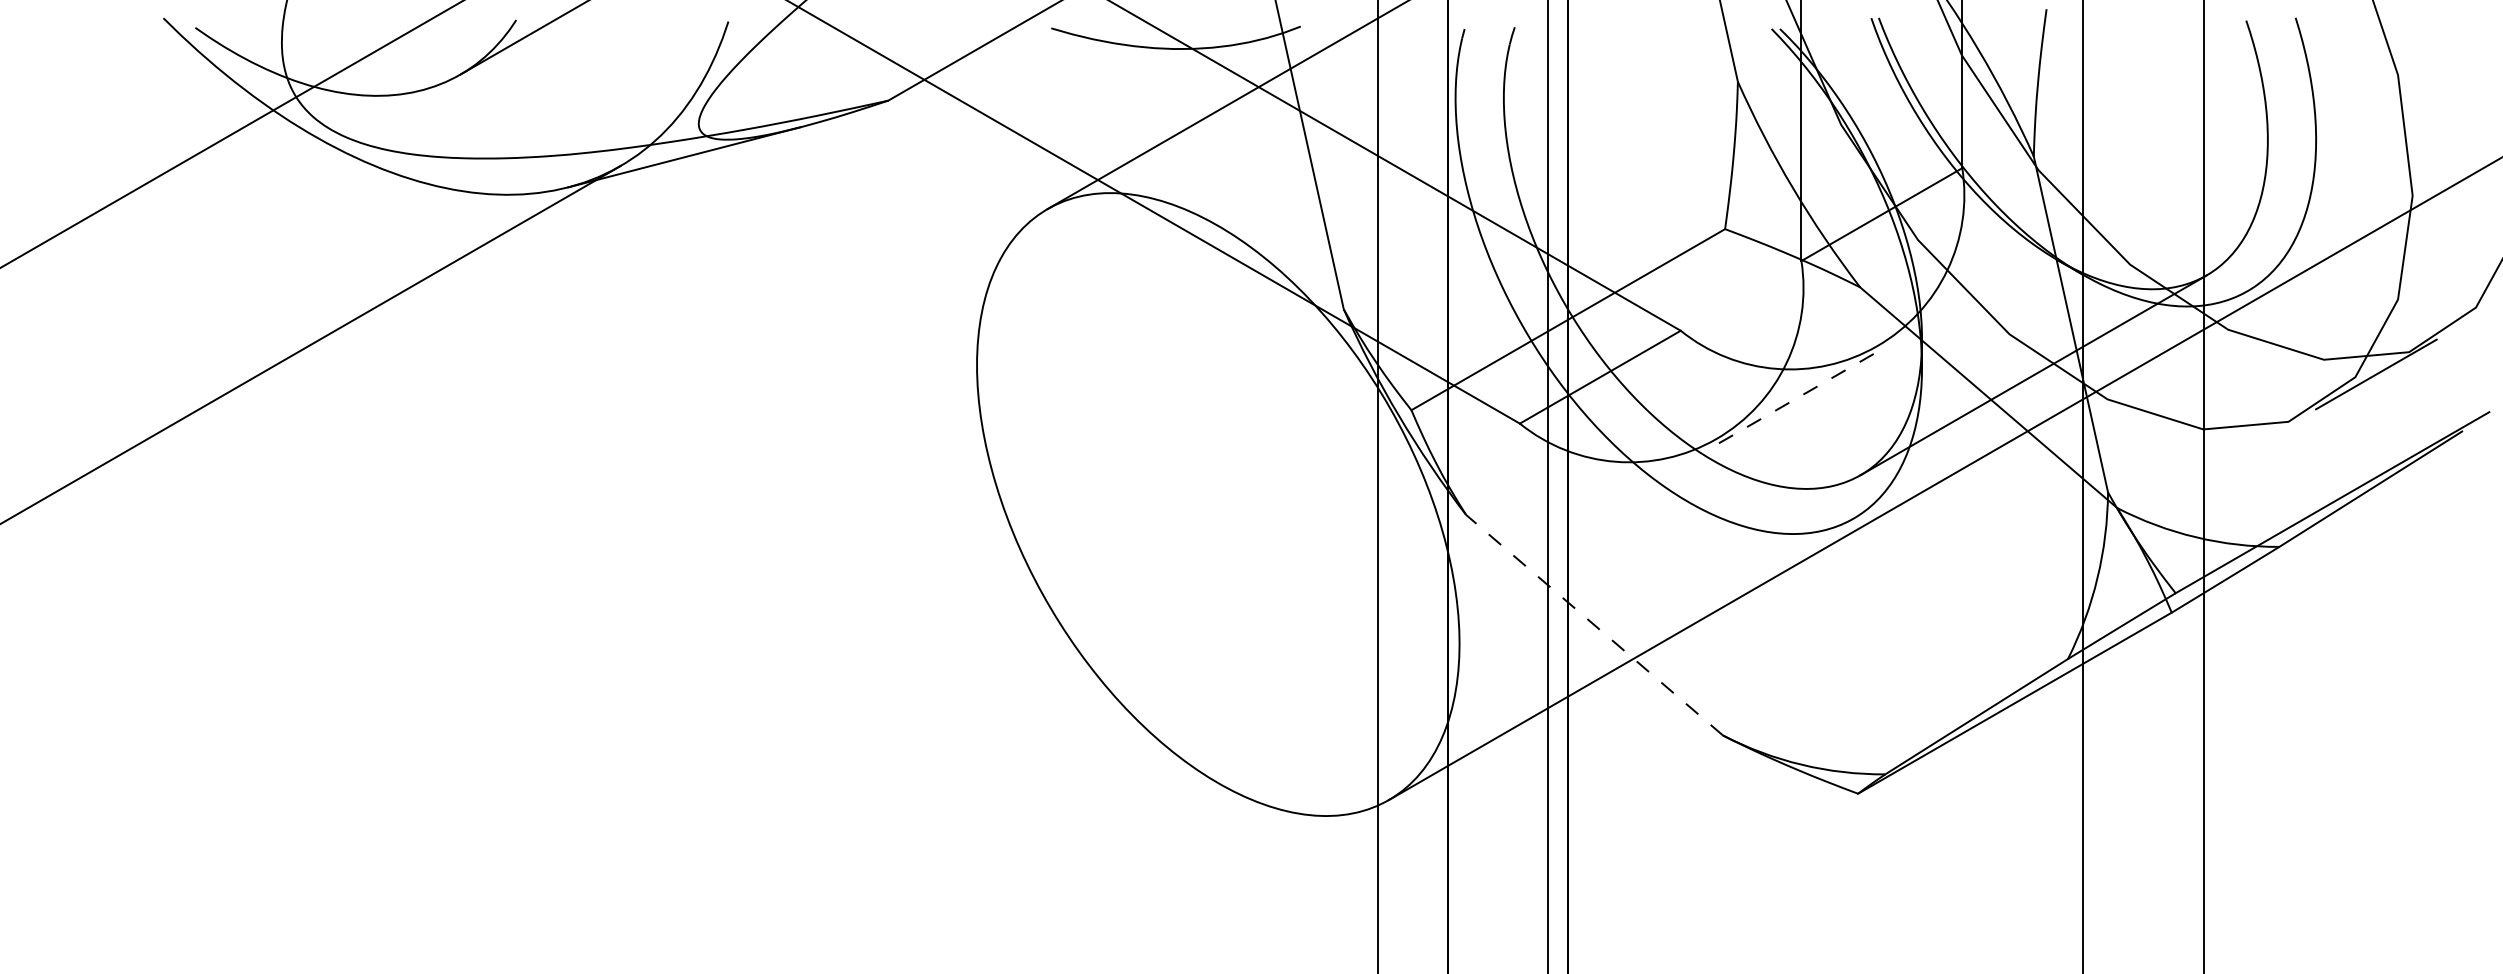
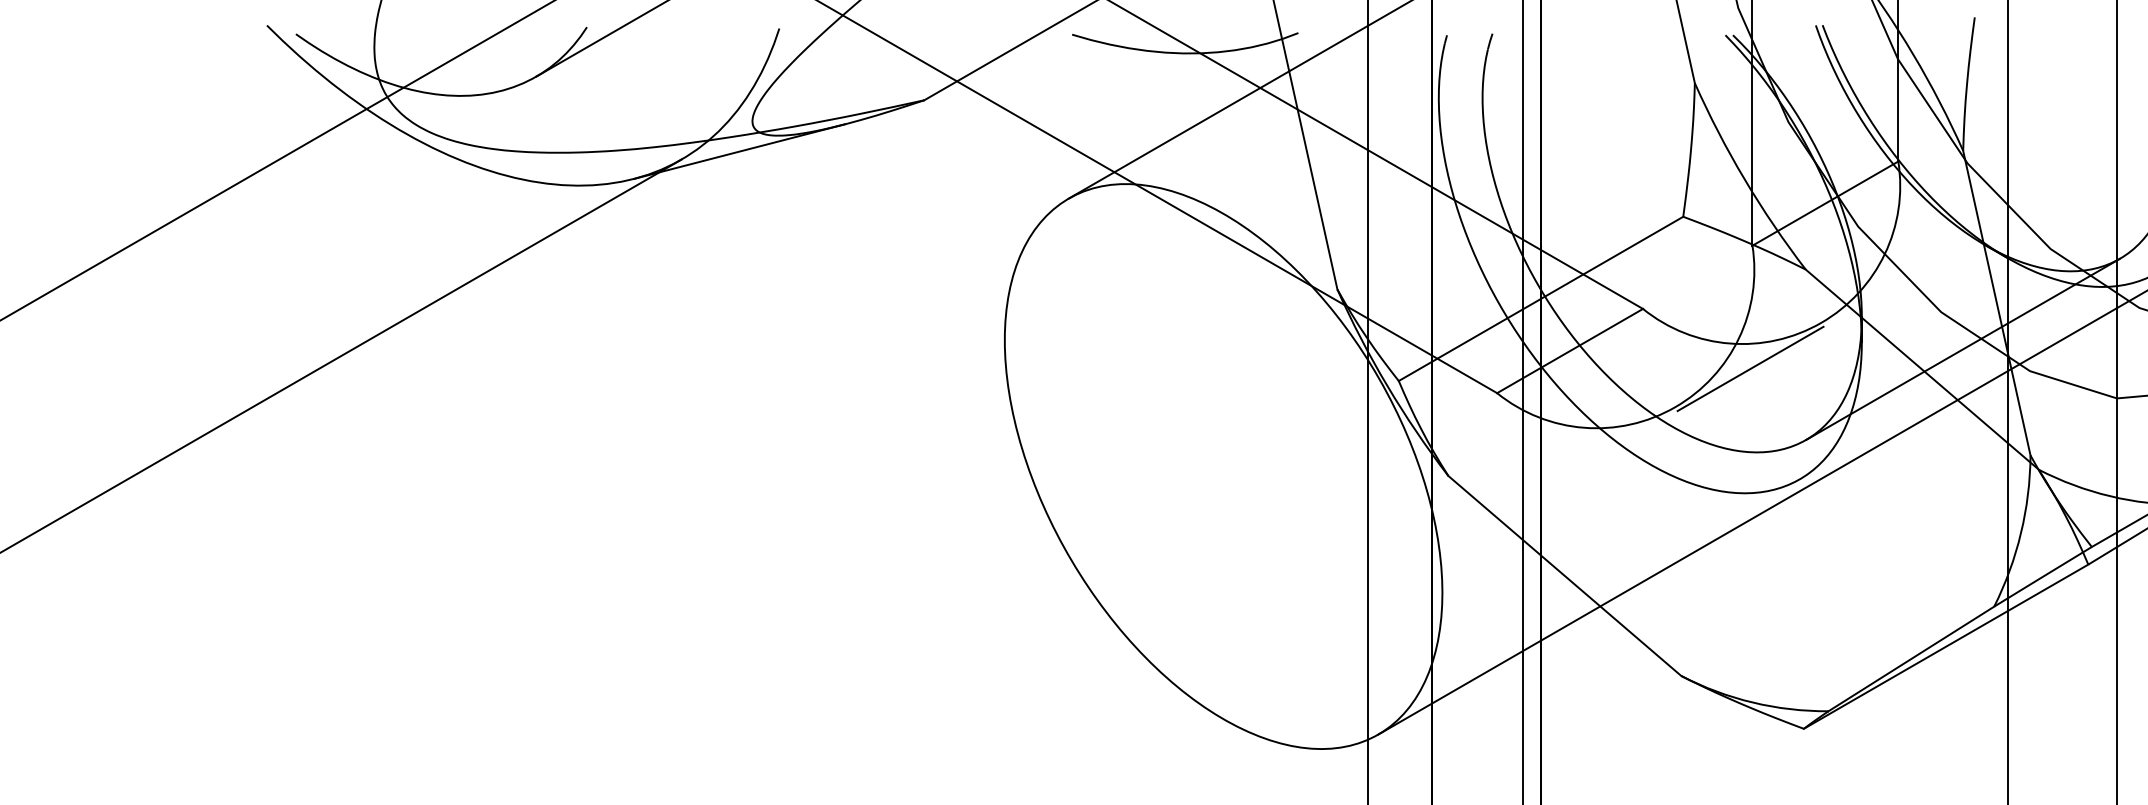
line: (1799, 396) -> (1750, 368), dashed -> solid
line: (1594, 624) -> (1564, 575), dashed -> solid

